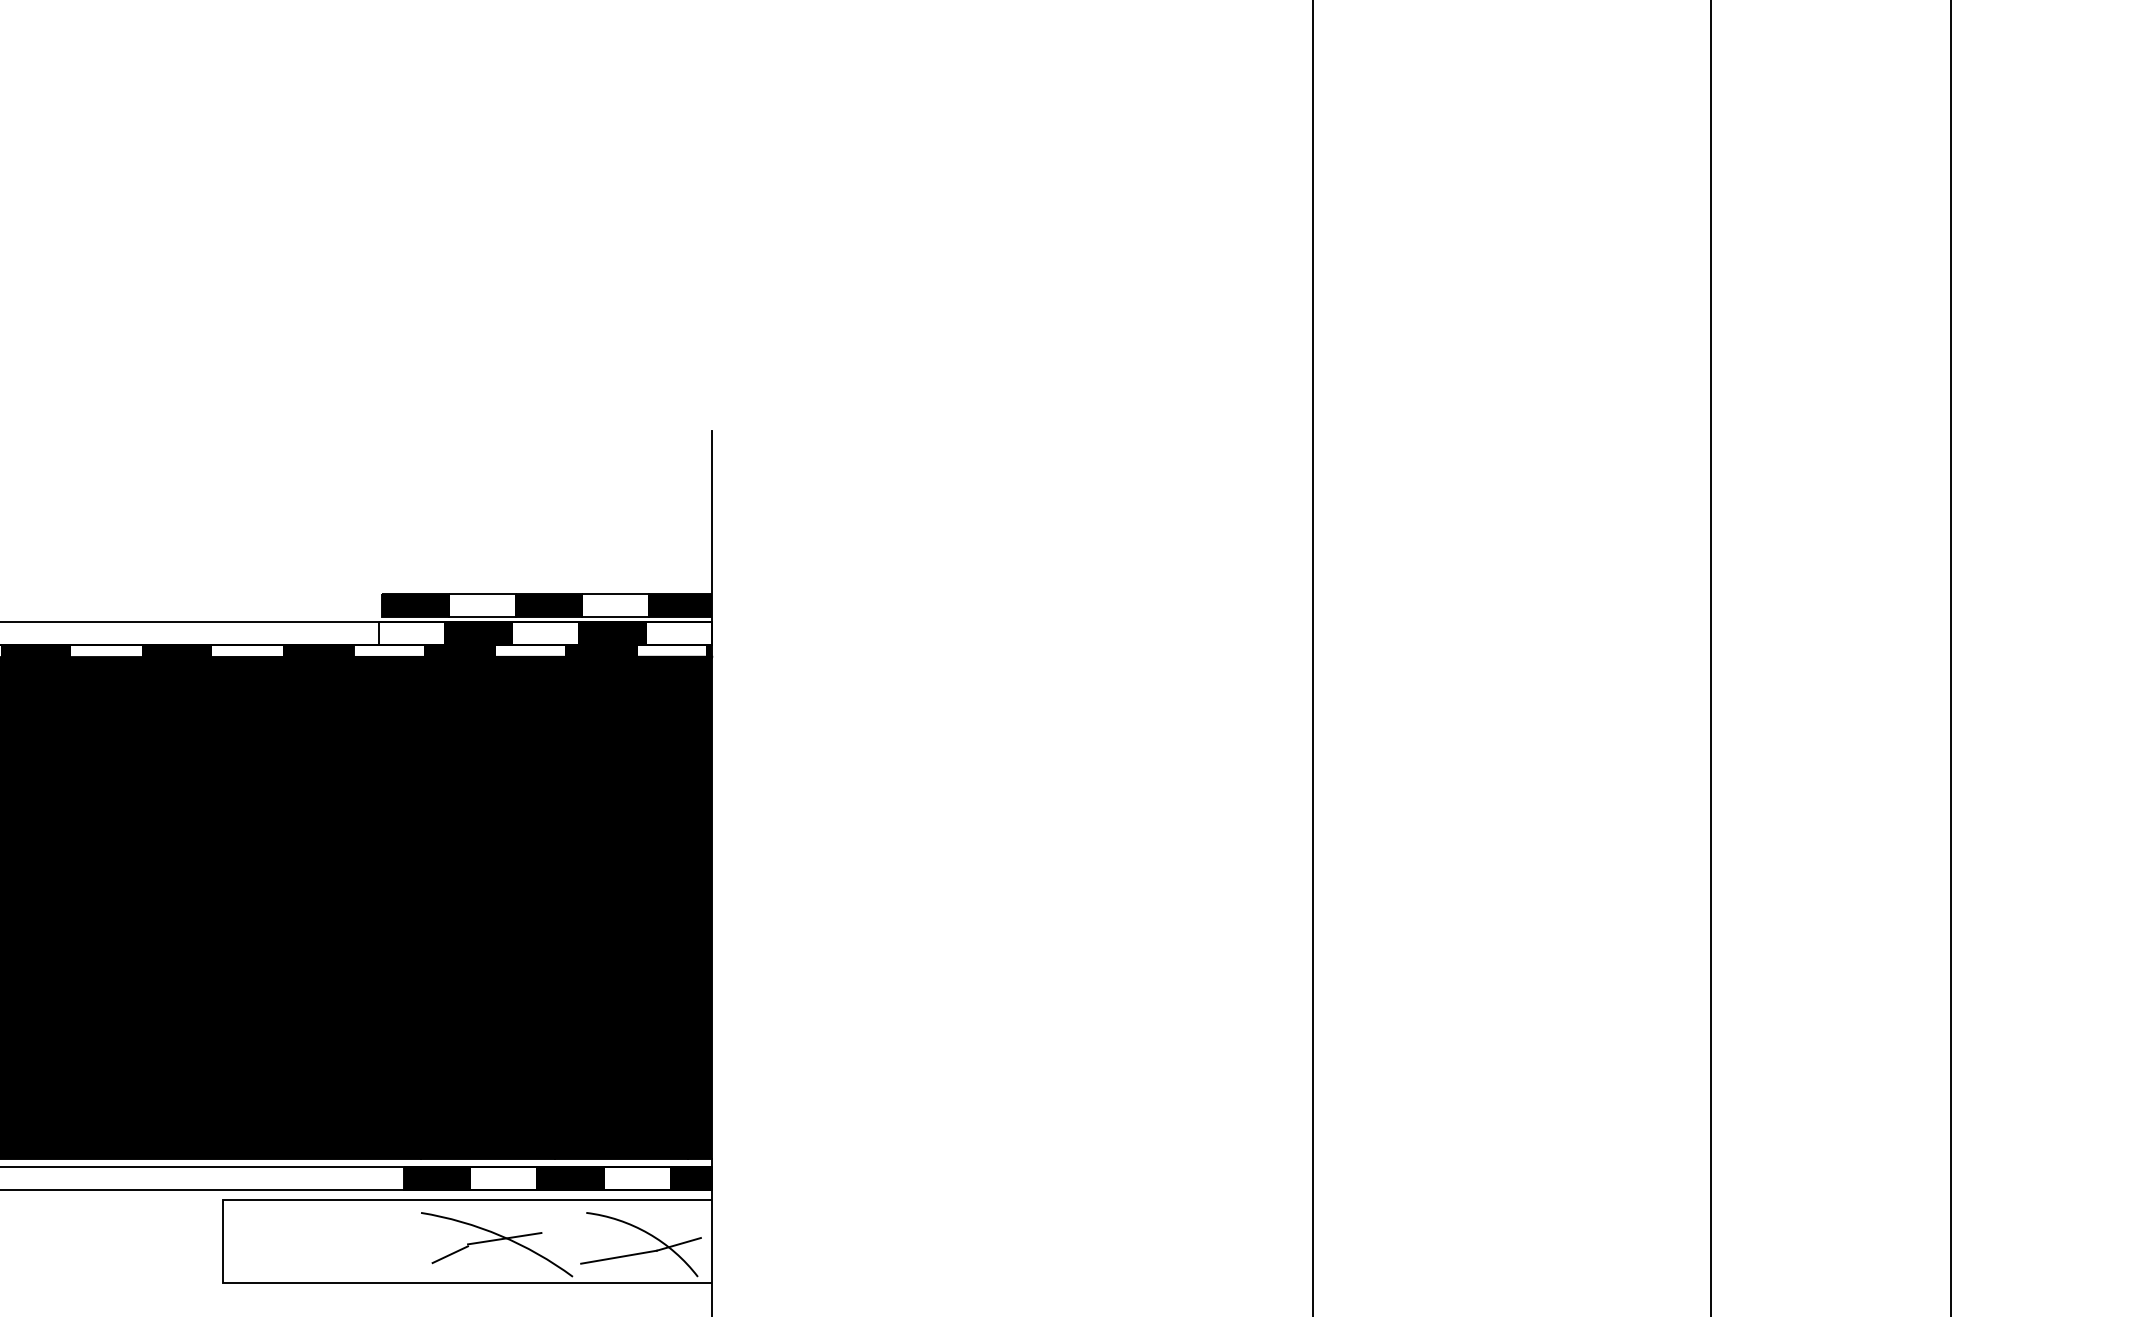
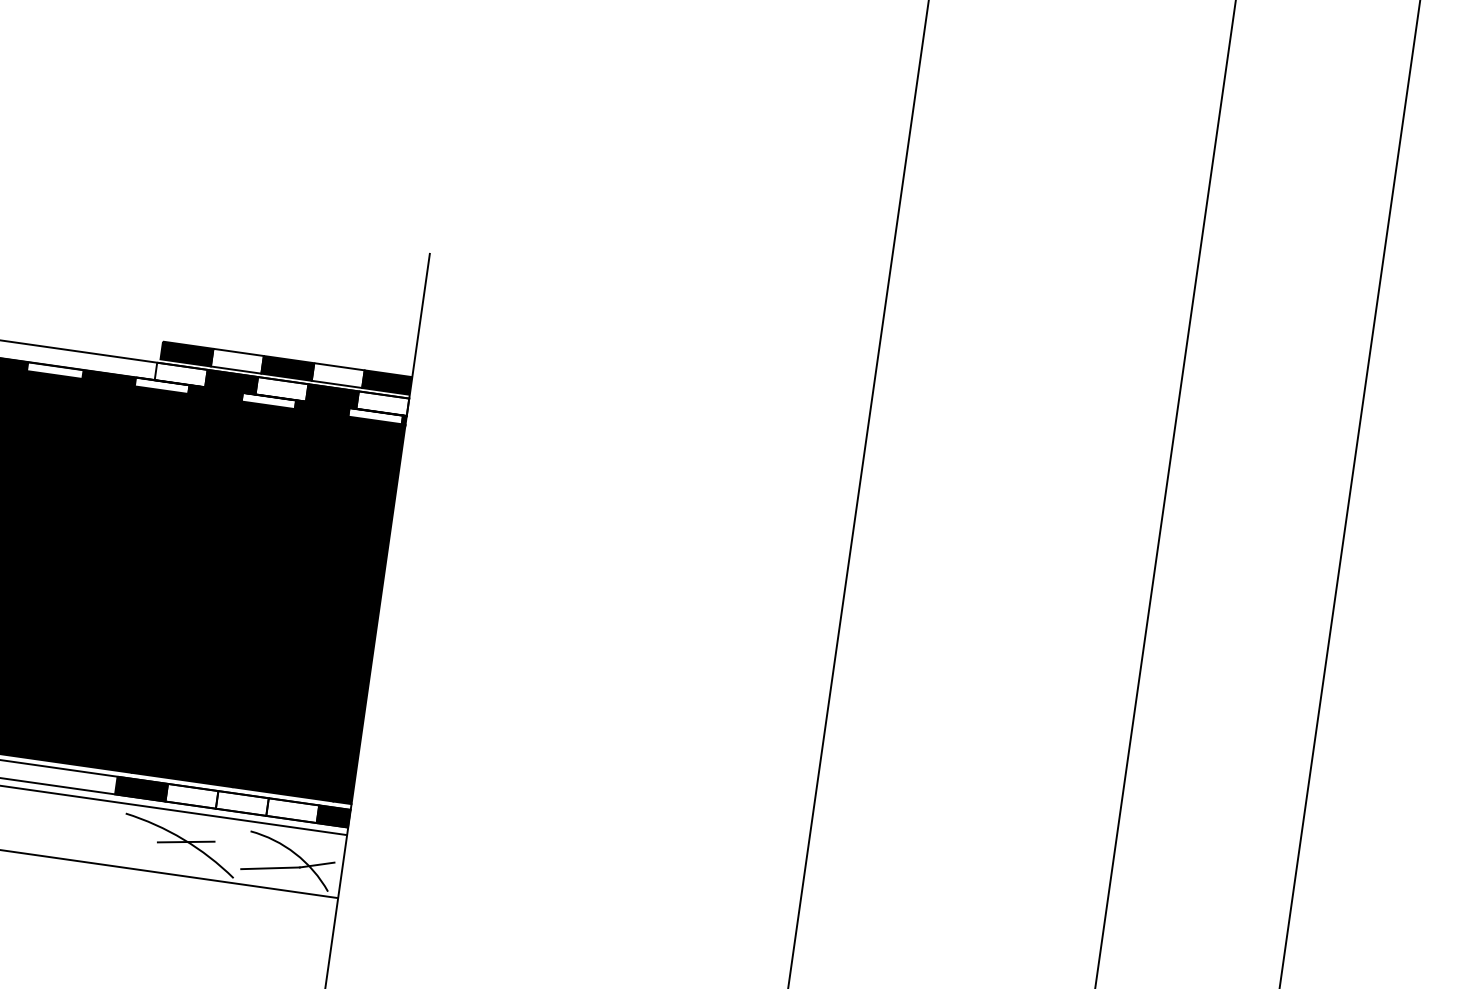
fill: (570, 1177) -> (242, 802), removed
line: (450, 1254) -> (143, 848), removed

